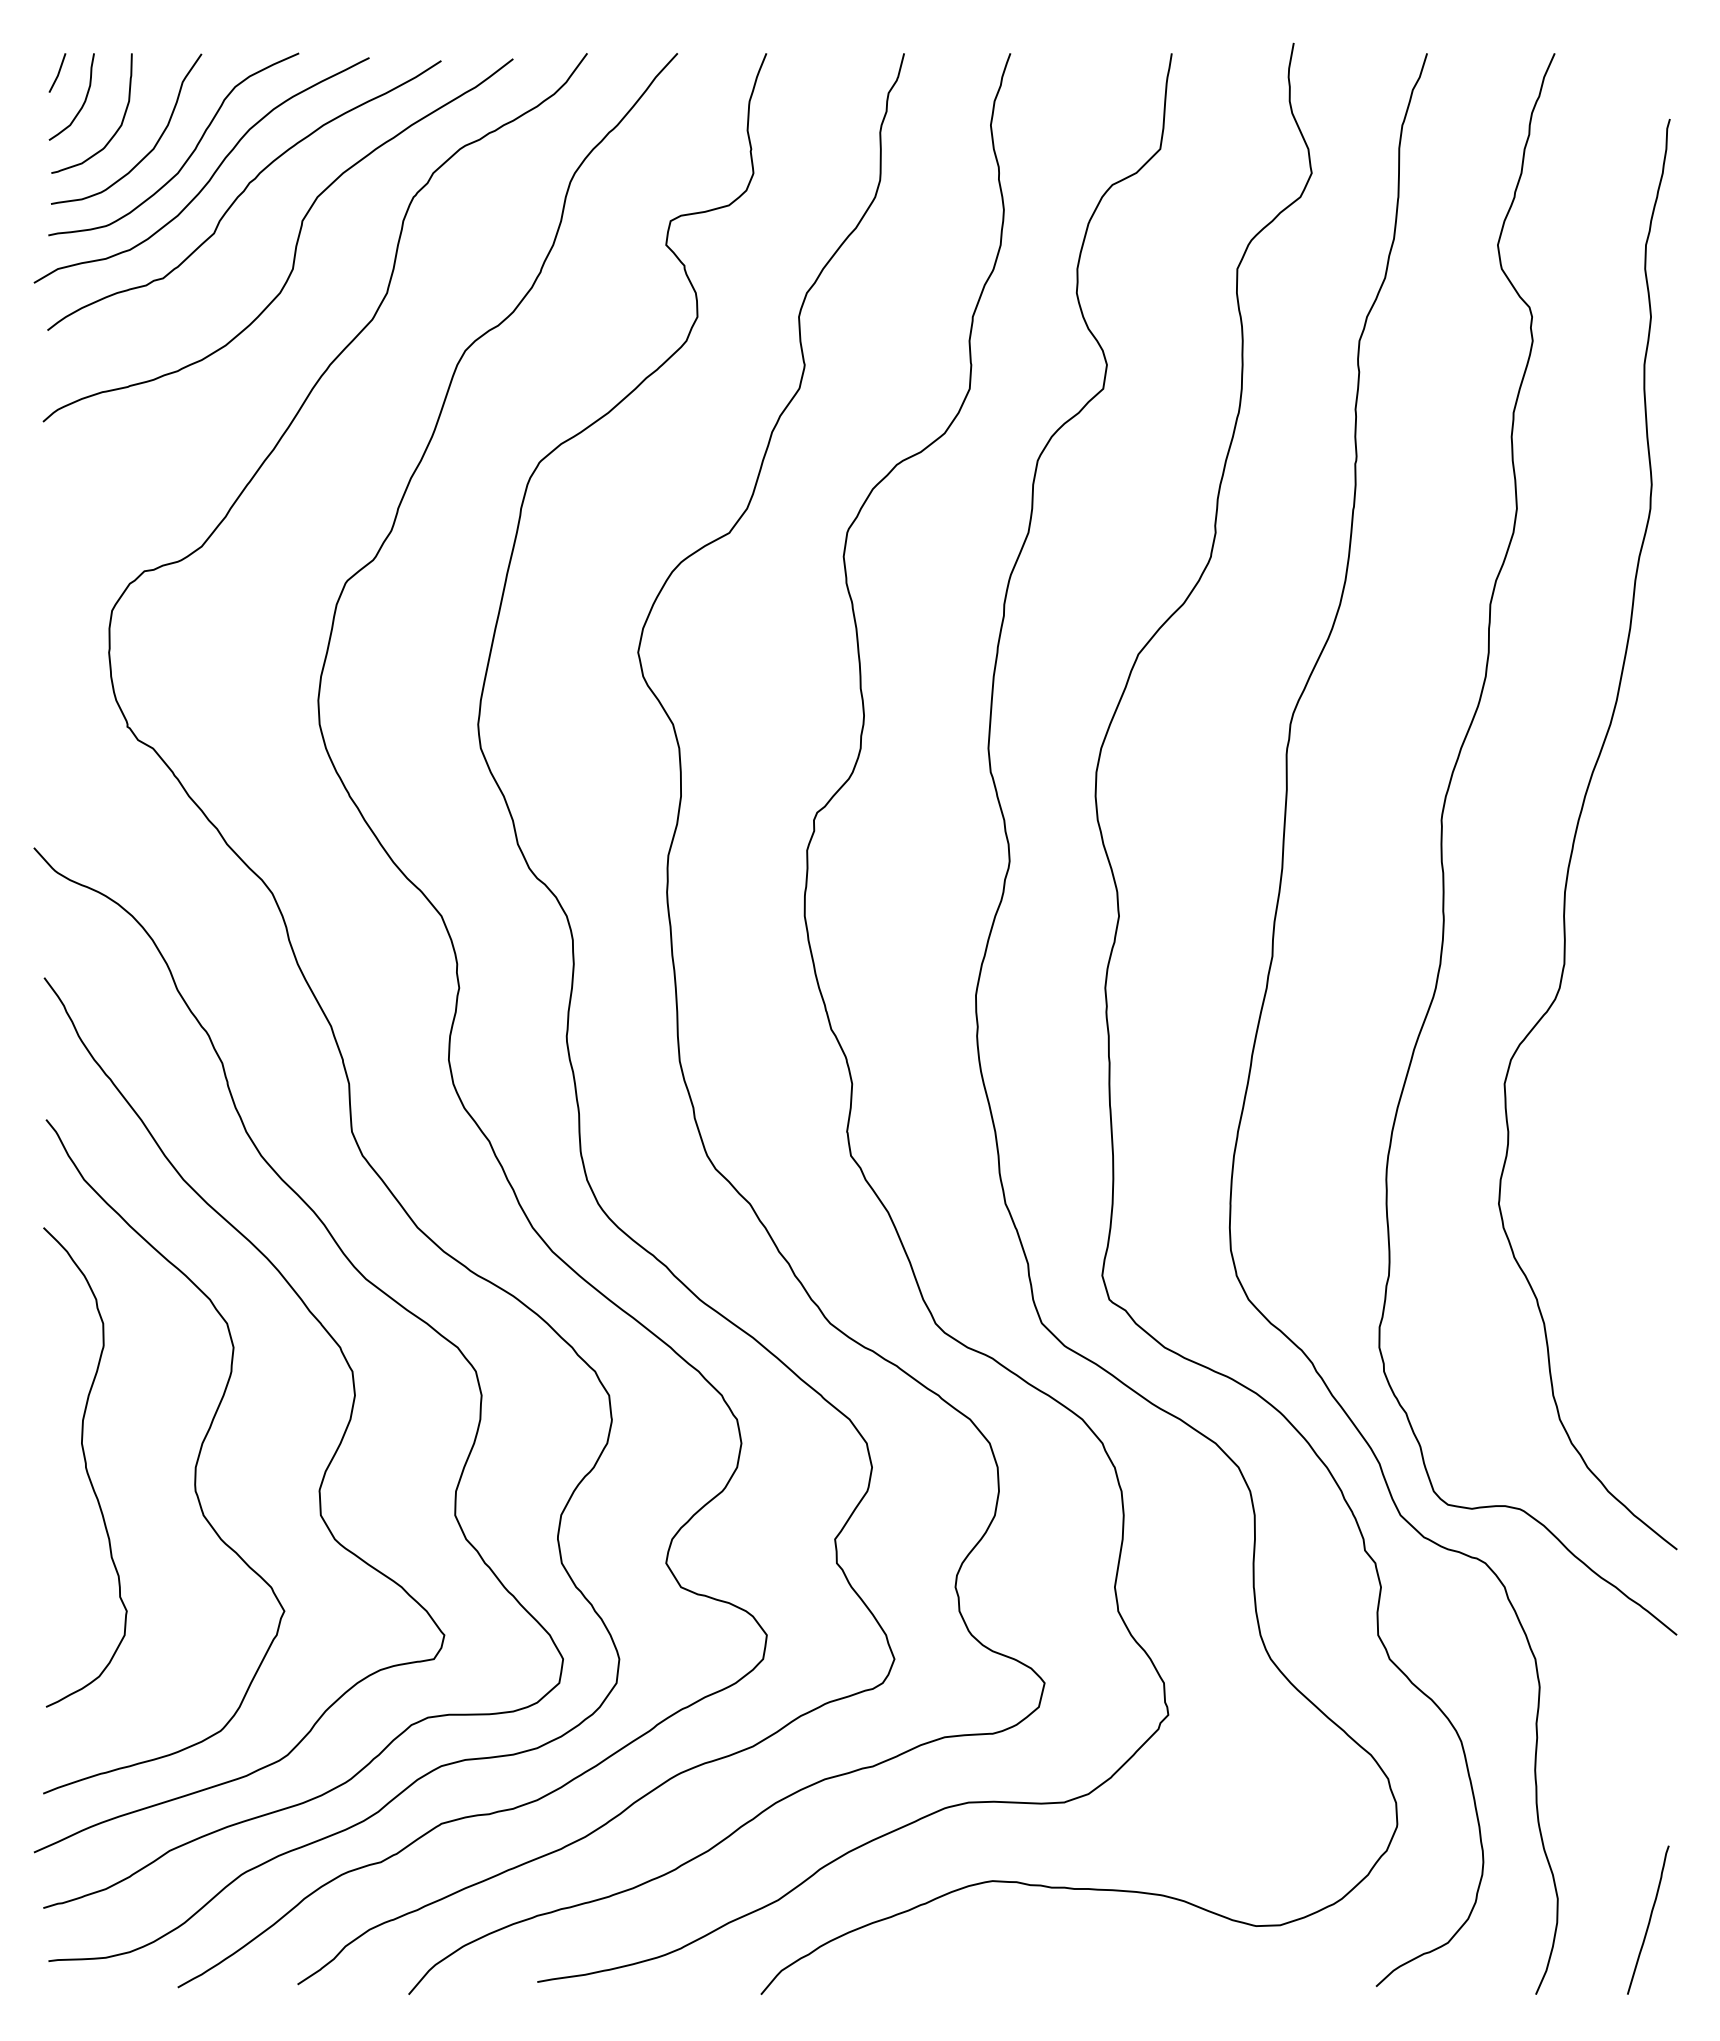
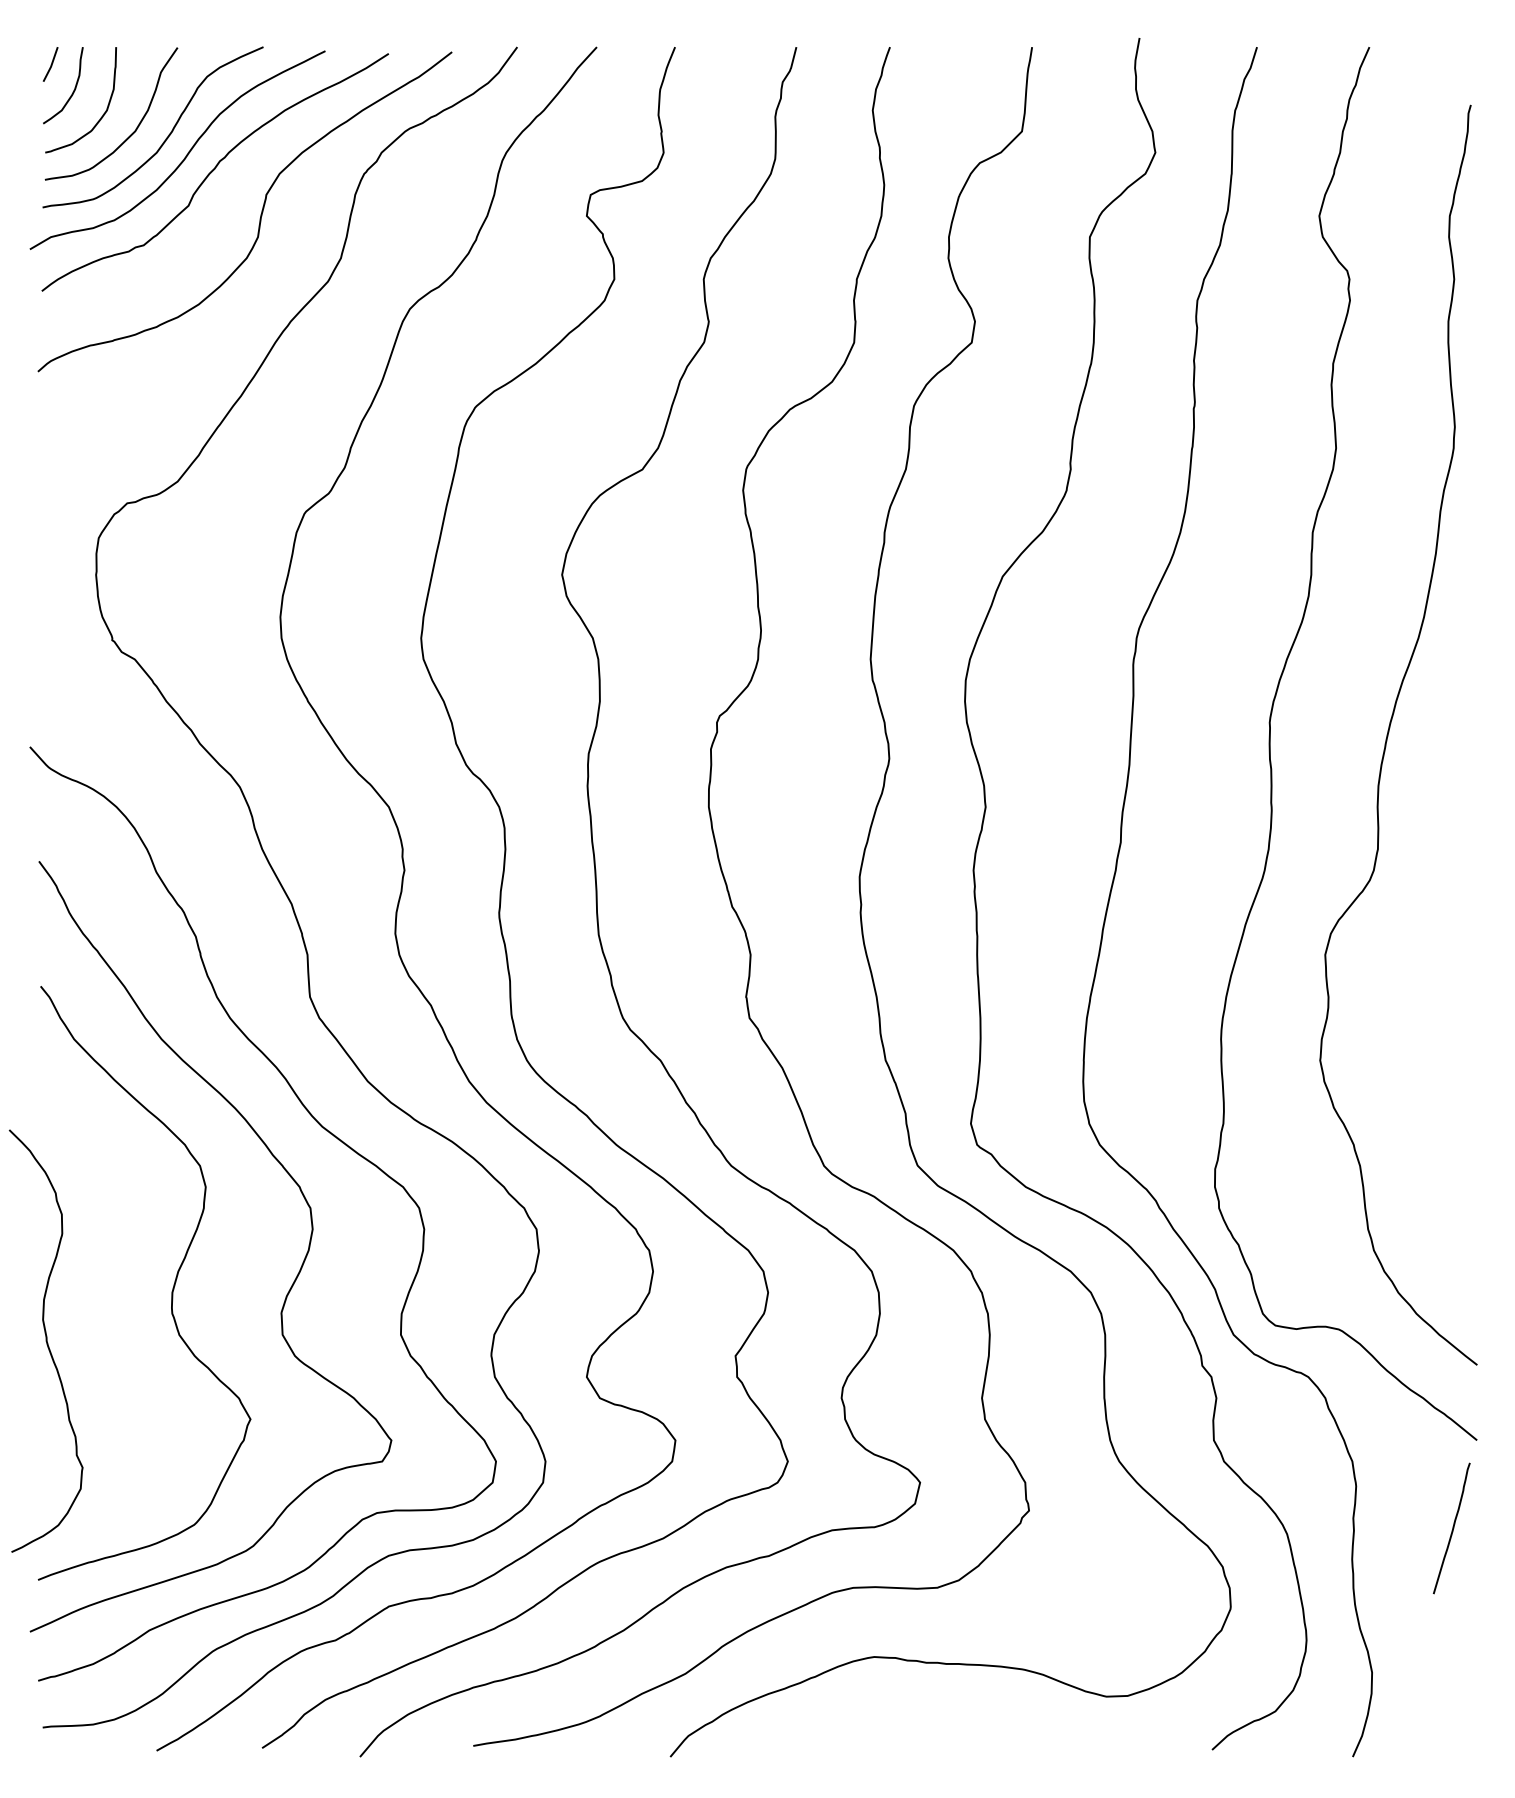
curve: (85, 1467) -> (46, 1341), moved
curve: (1649, 1919) -> (1452, 1527), moved

